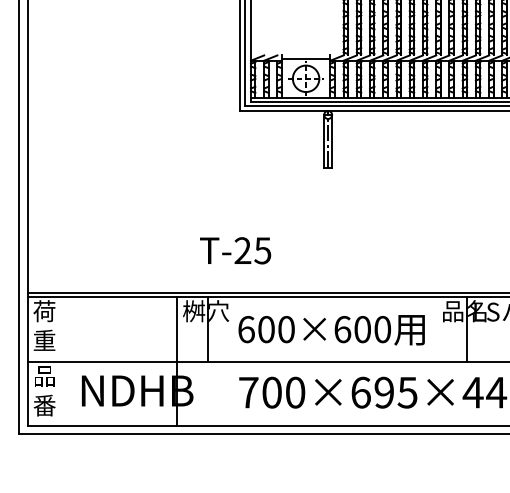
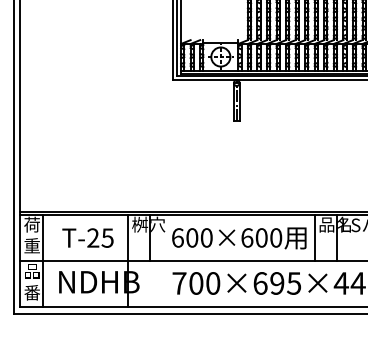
text: (234, 249) -> (87, 237), moved
line: (435, 328) -> (314, 237), added
line: (58, 360) -> (42, 260), added

